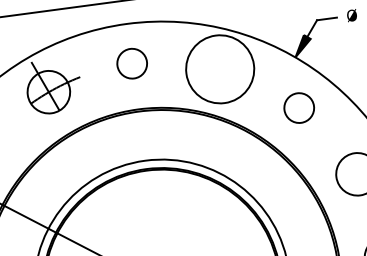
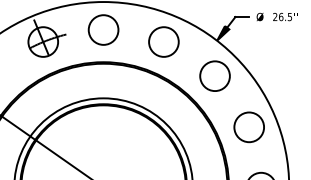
circle: (132, 62) -> (103, 29), size x1.43
circle: (219, 68) -> (163, 41), size x0.62
circle: (298, 107) -> (214, 75), size x1.43

